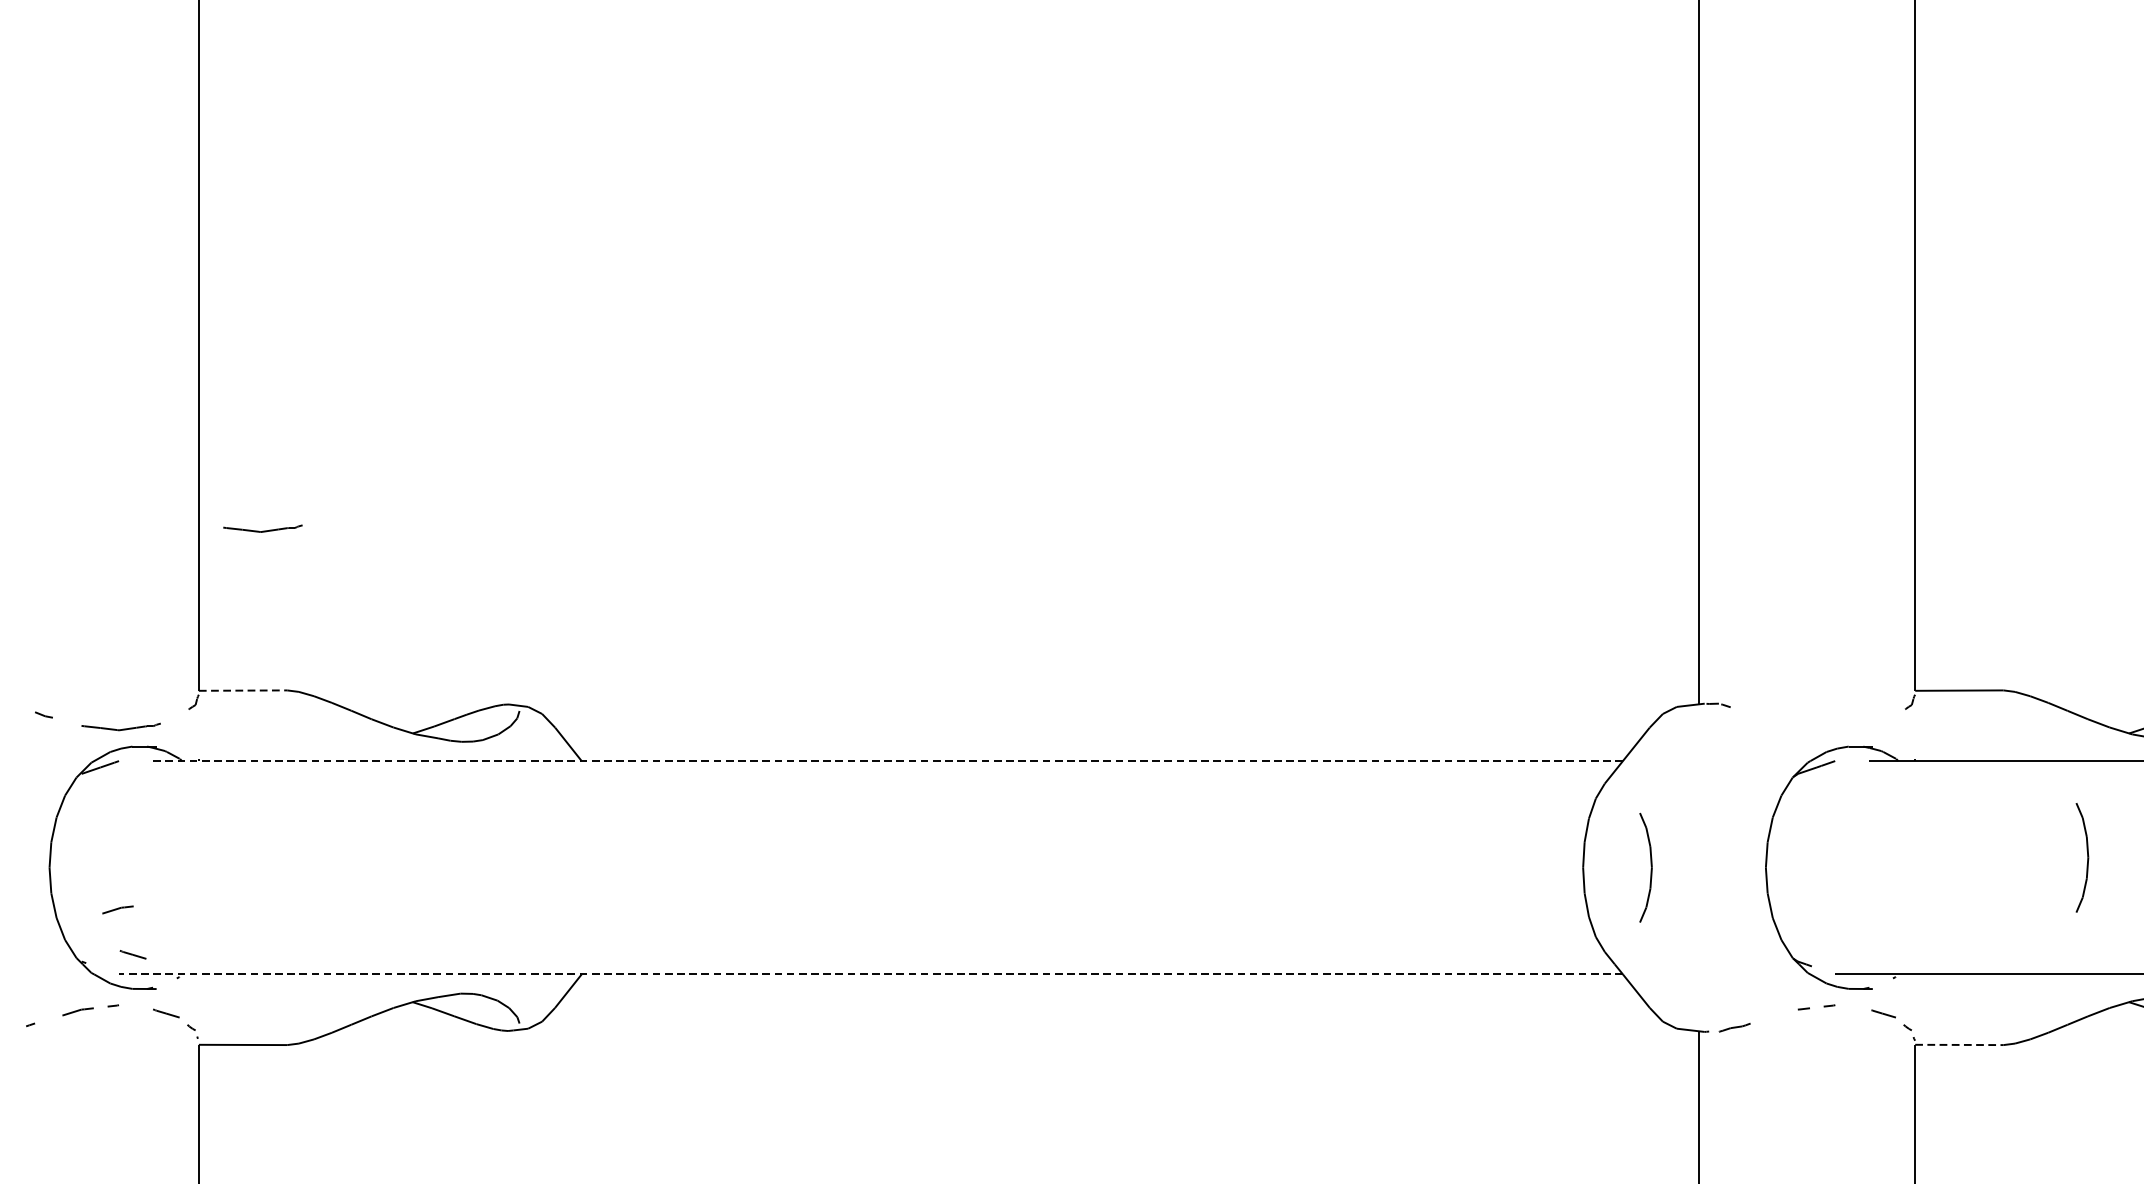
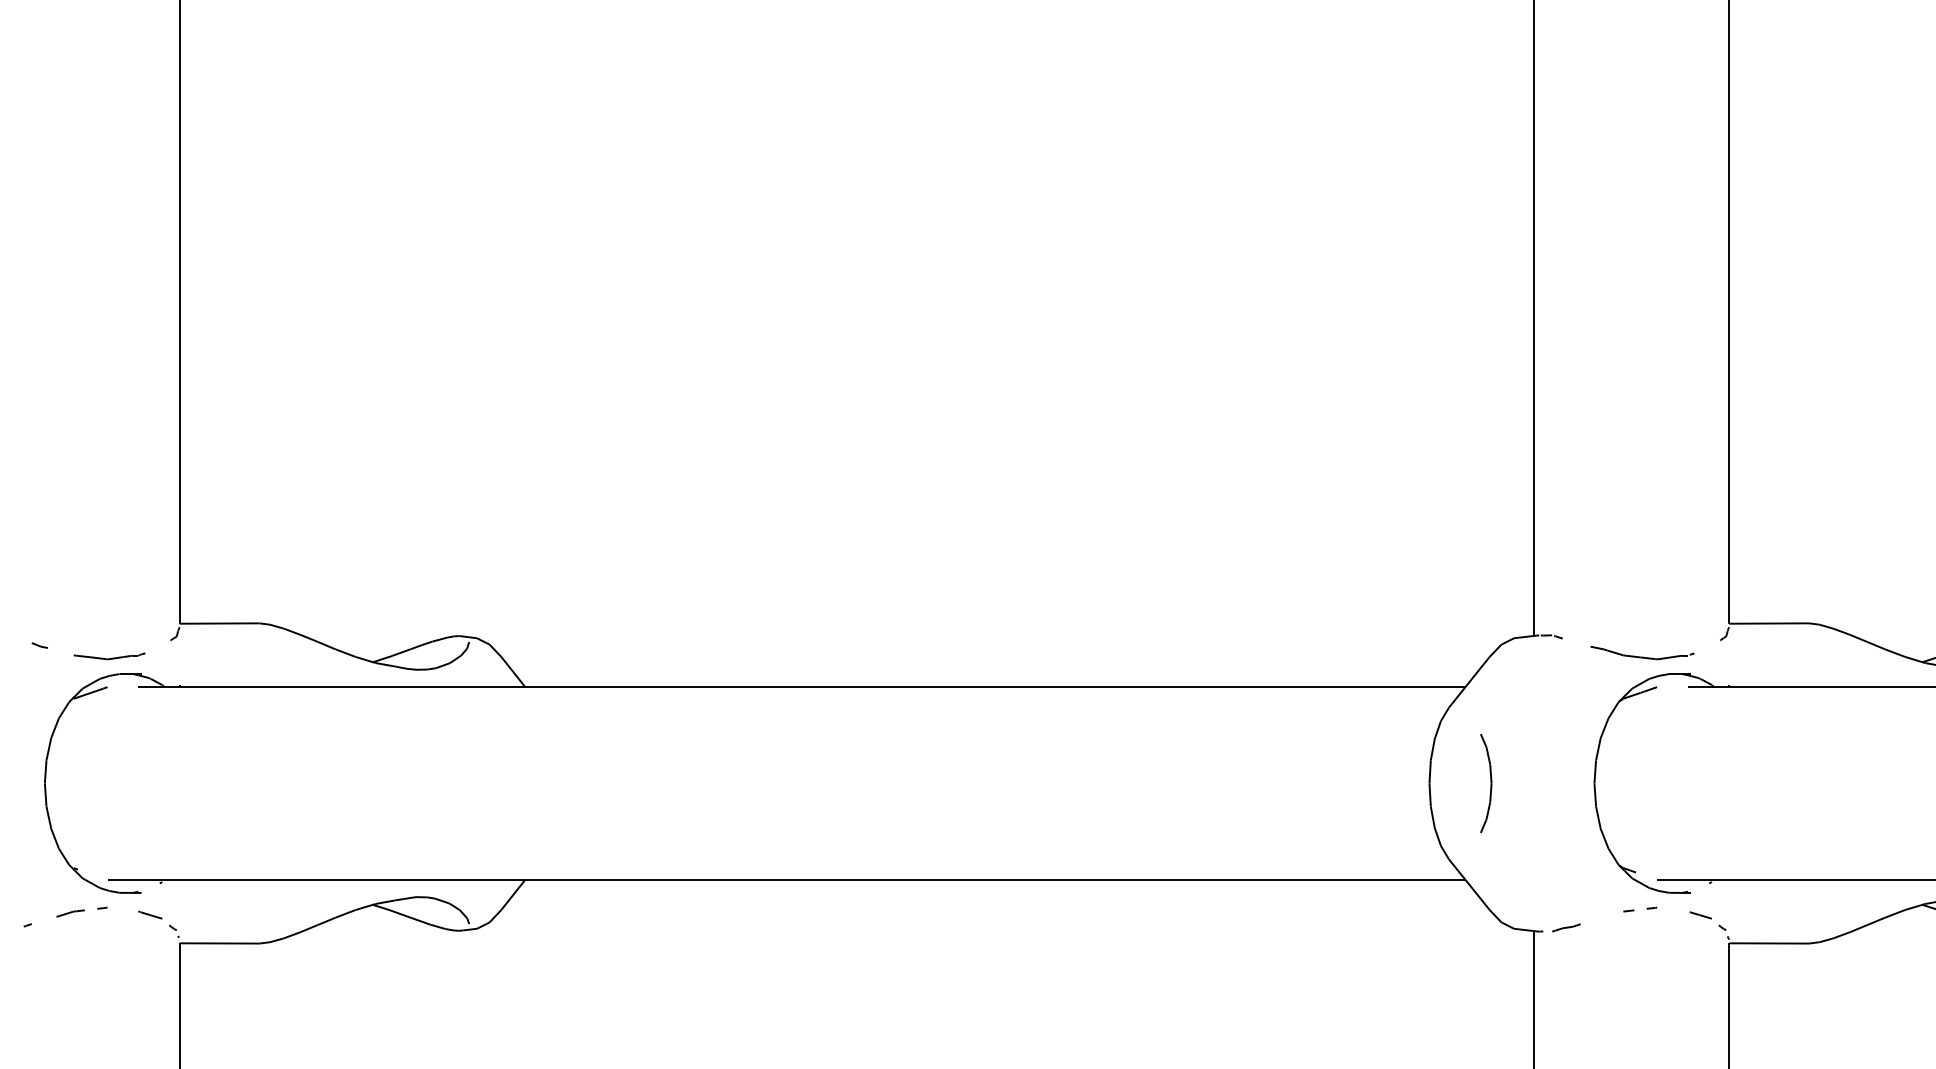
part: (262, 528) -> (237, 477), removed
line: (242, 690) -> (219, 623), dashed -> solid
part: (1819, 723) -> (1642, 653), added
line: (887, 761) -> (801, 687), dashed -> solid
part: (2082, 857) -> (1880, 774), removed
part: (117, 909) -> (106, 821), removed
line: (133, 954) -> (120, 861), removed
line: (870, 974) -> (786, 879), dashed -> solid
line: (1959, 1045) -> (1769, 943), dashed -> solid

